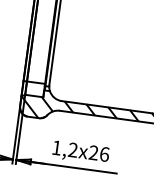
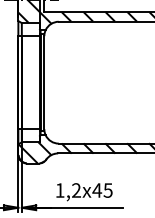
text: (98, 153) -> (102, 190), 26 -> 45

